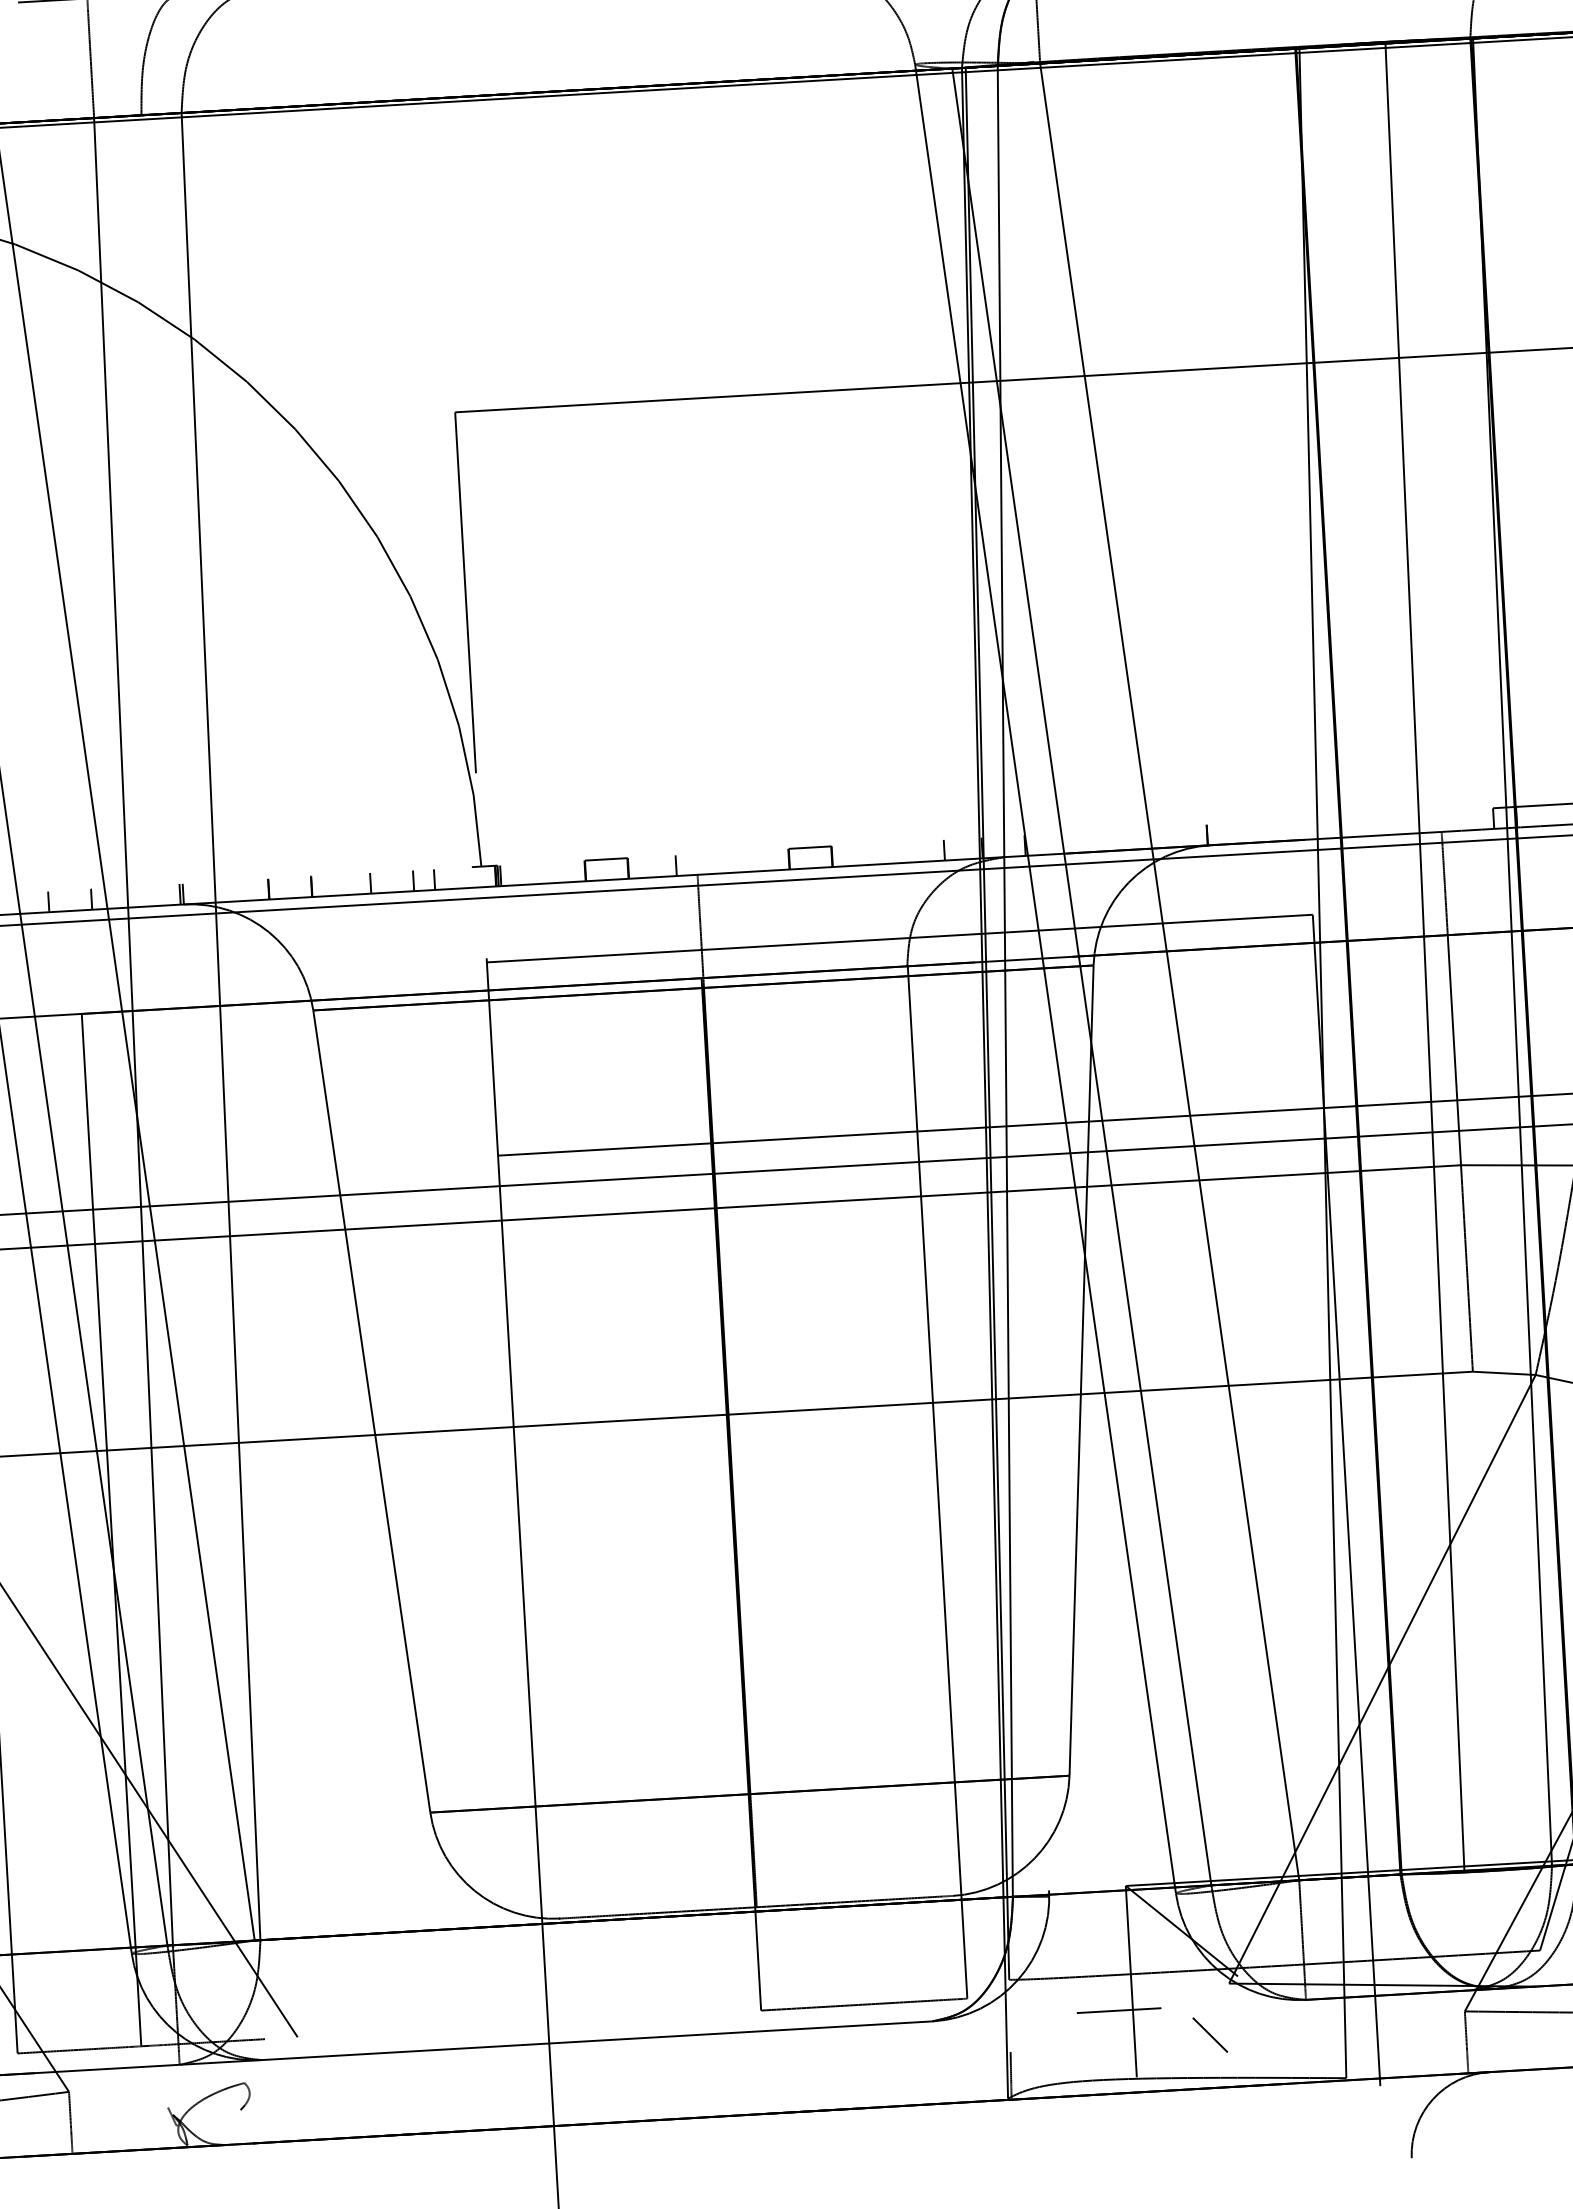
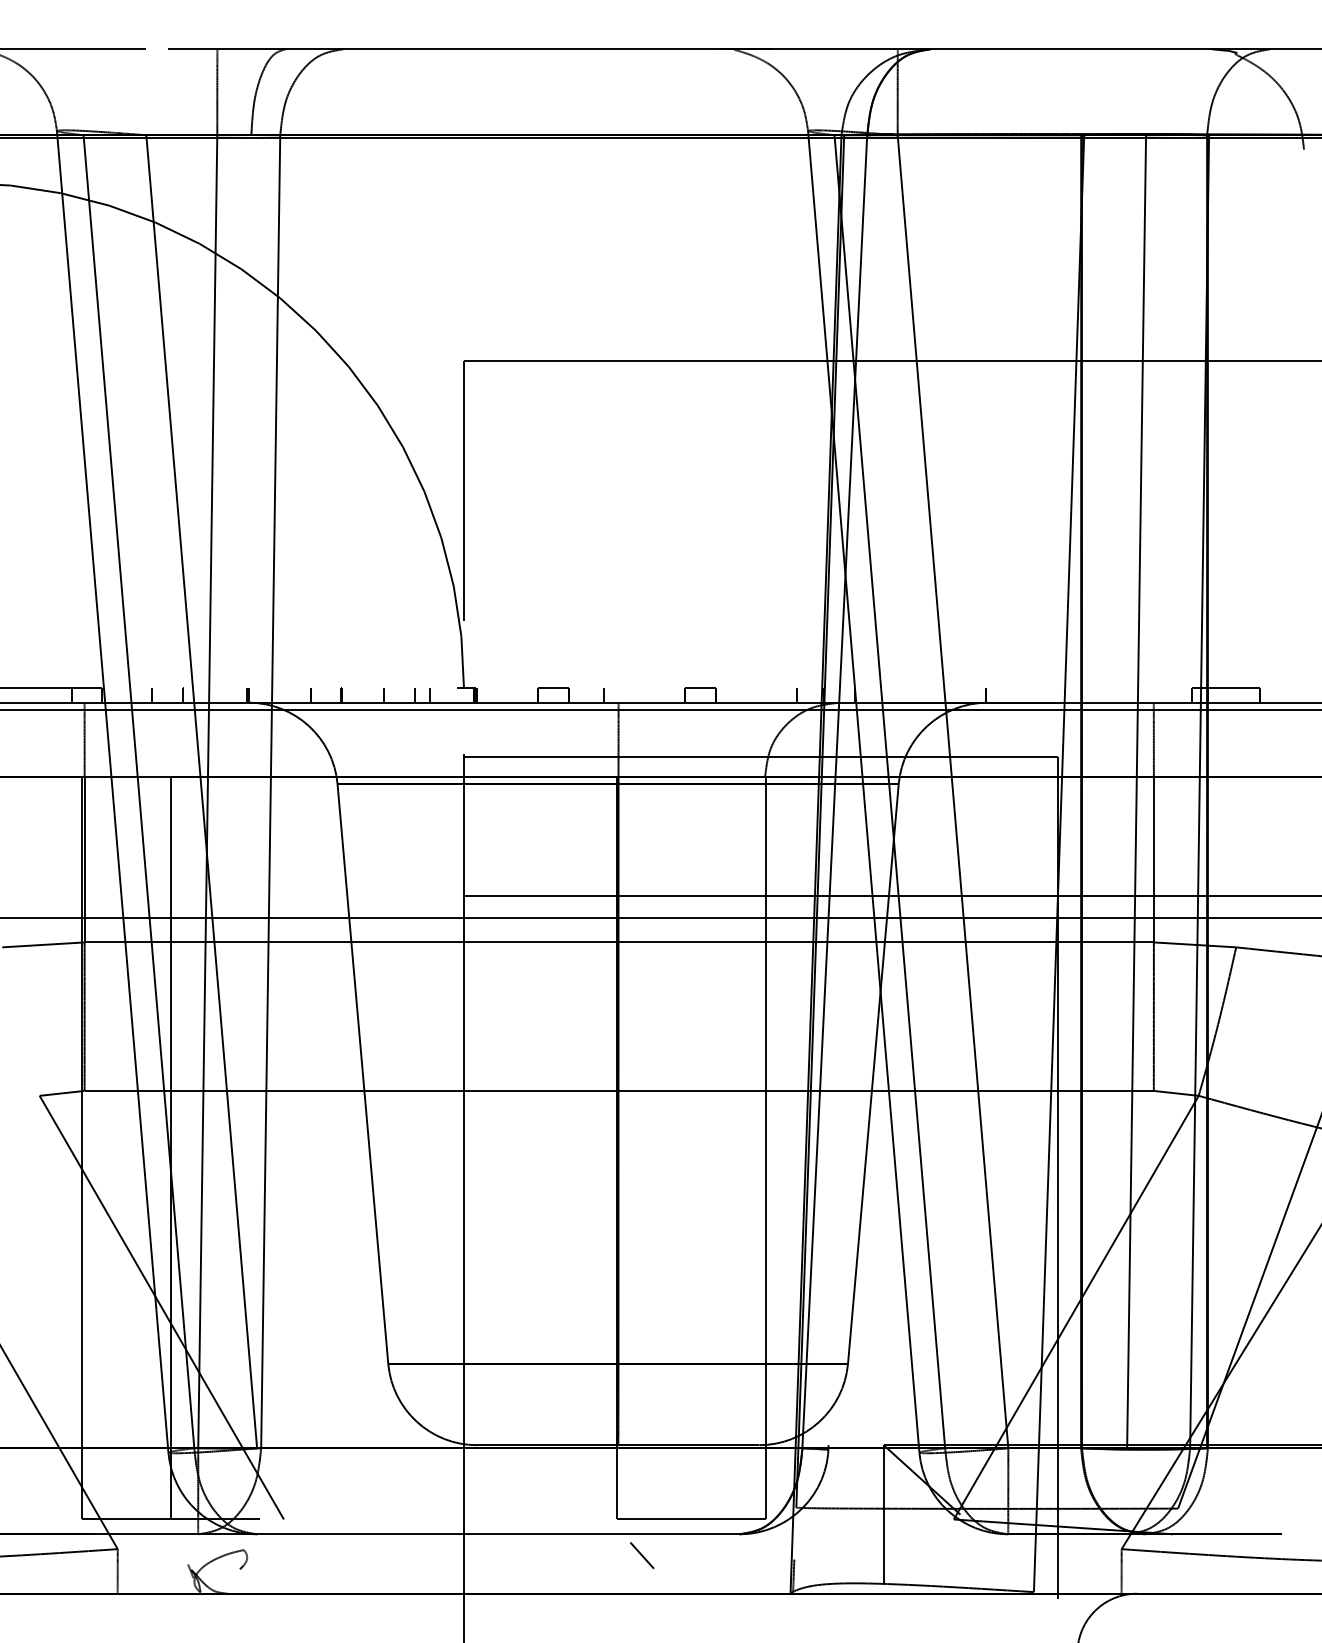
line: (1118, 2010) -> (873, 1534), removed
line: (1210, 2034) -> (642, 1555), moved

